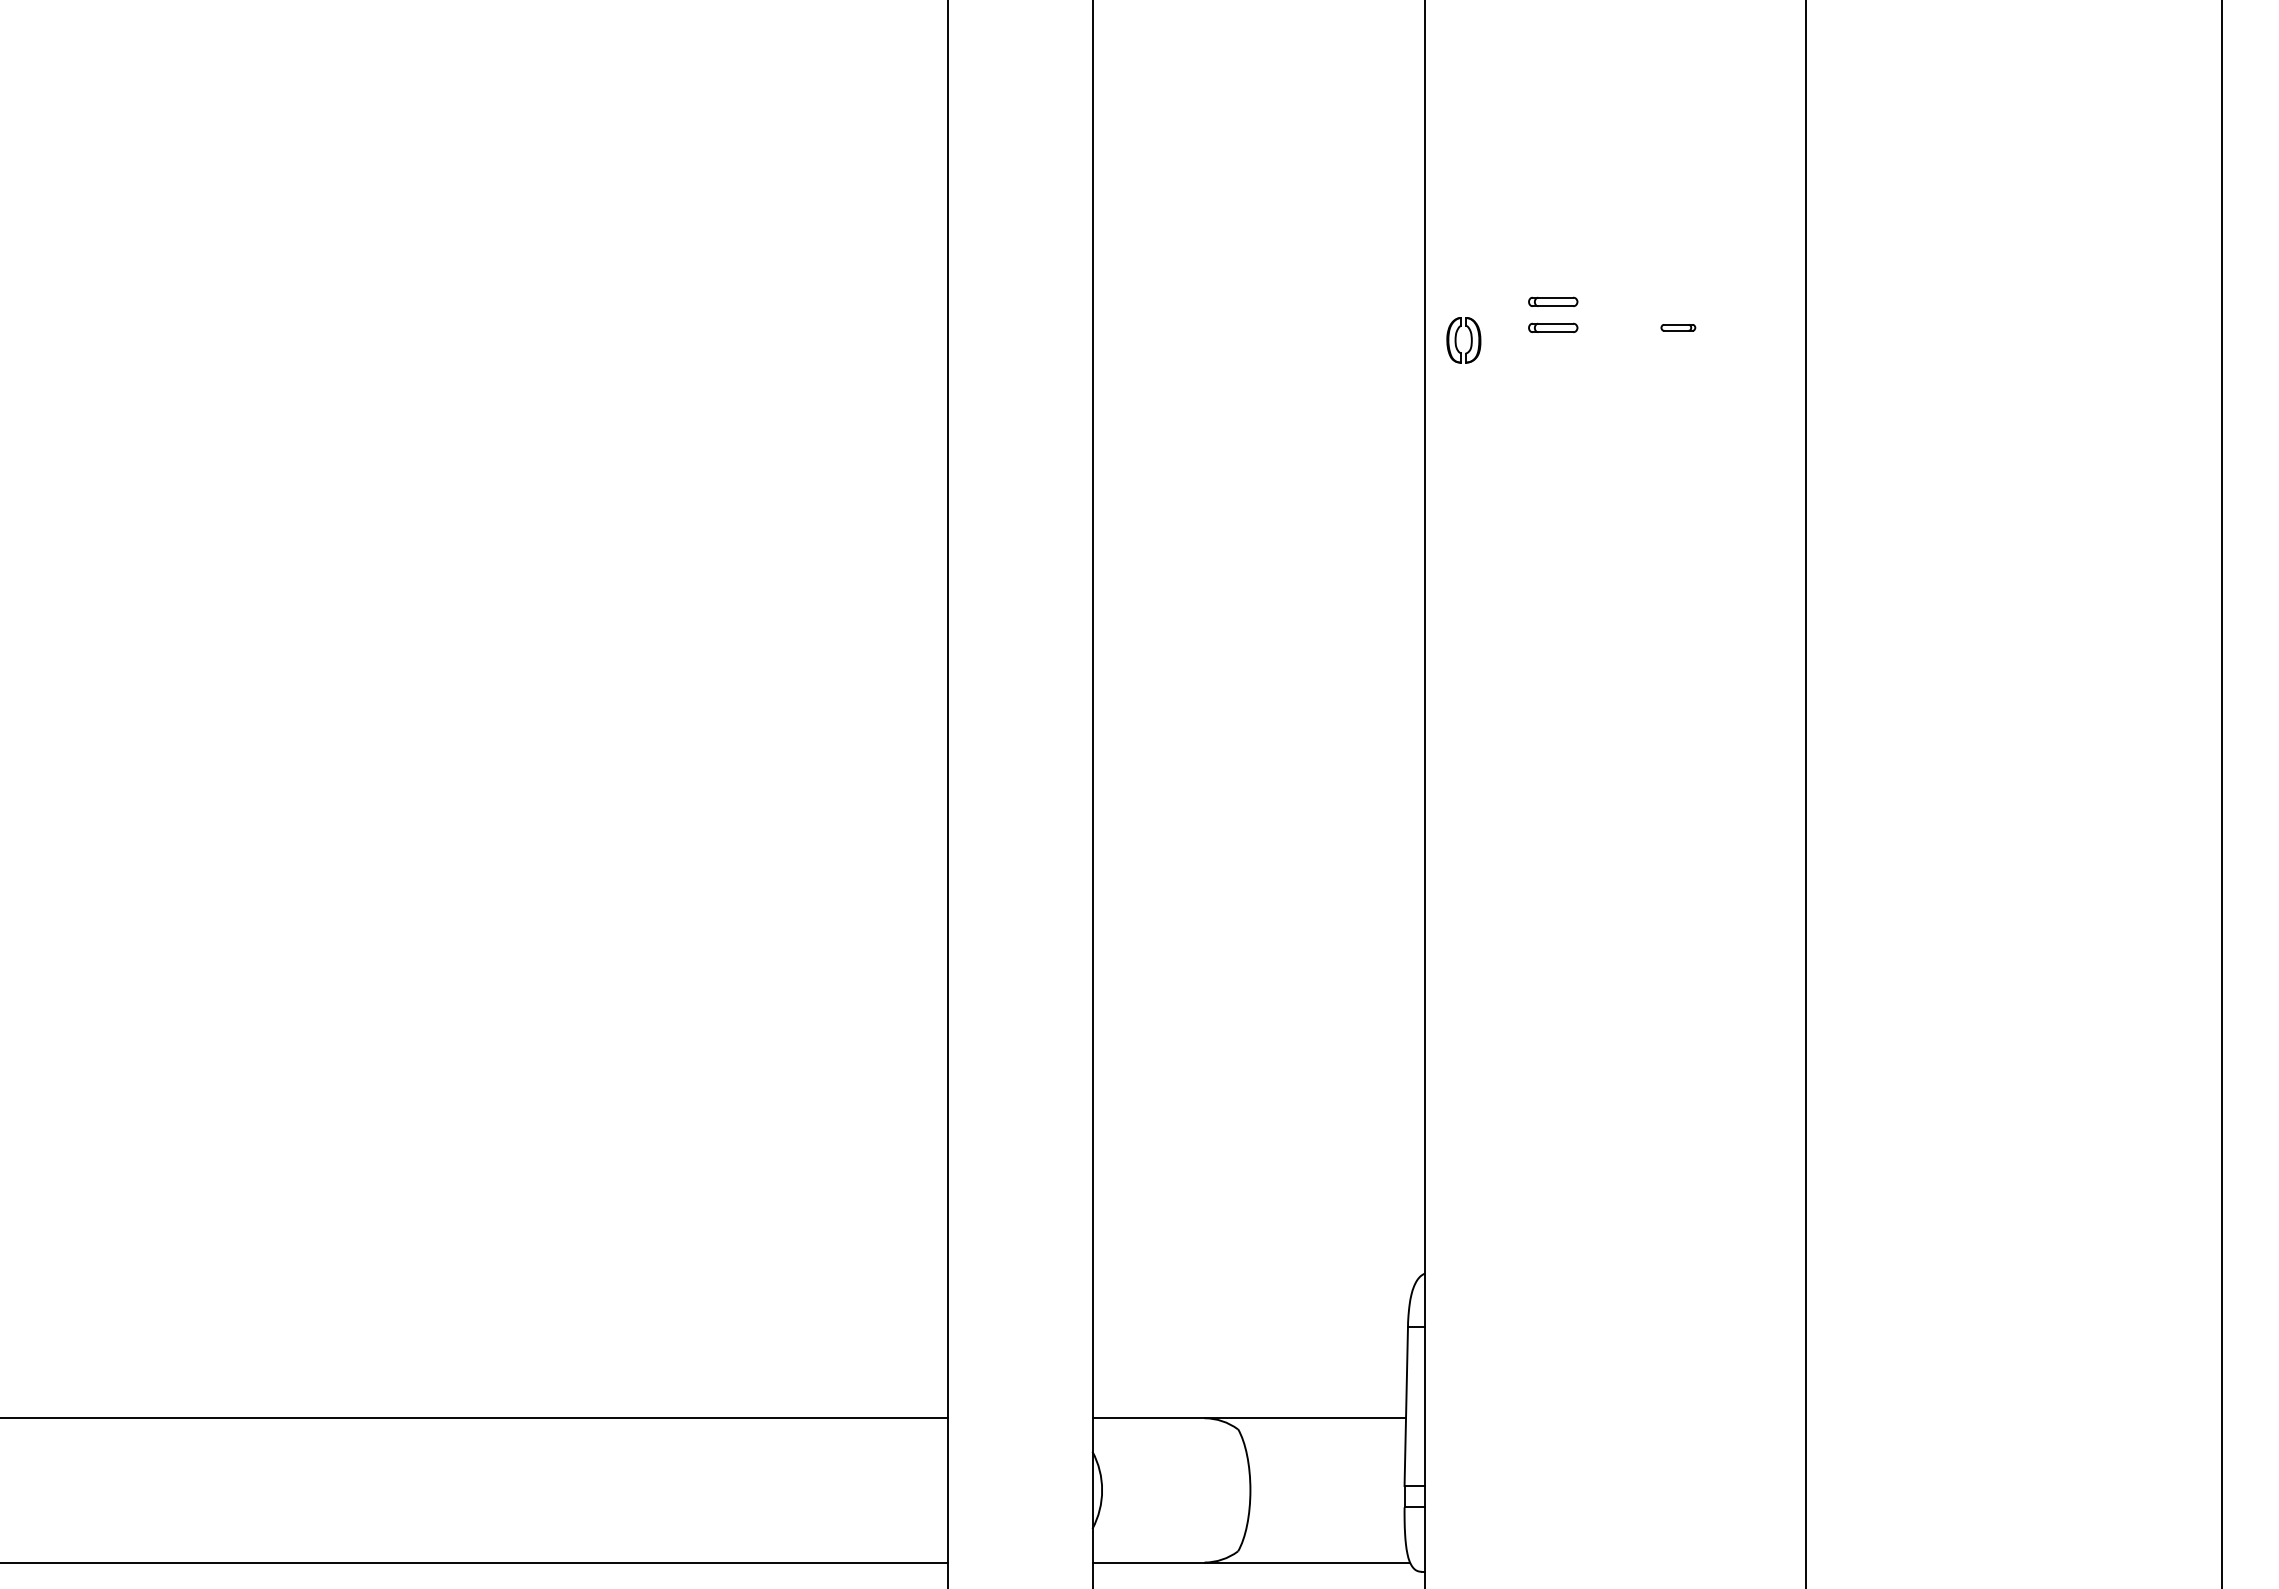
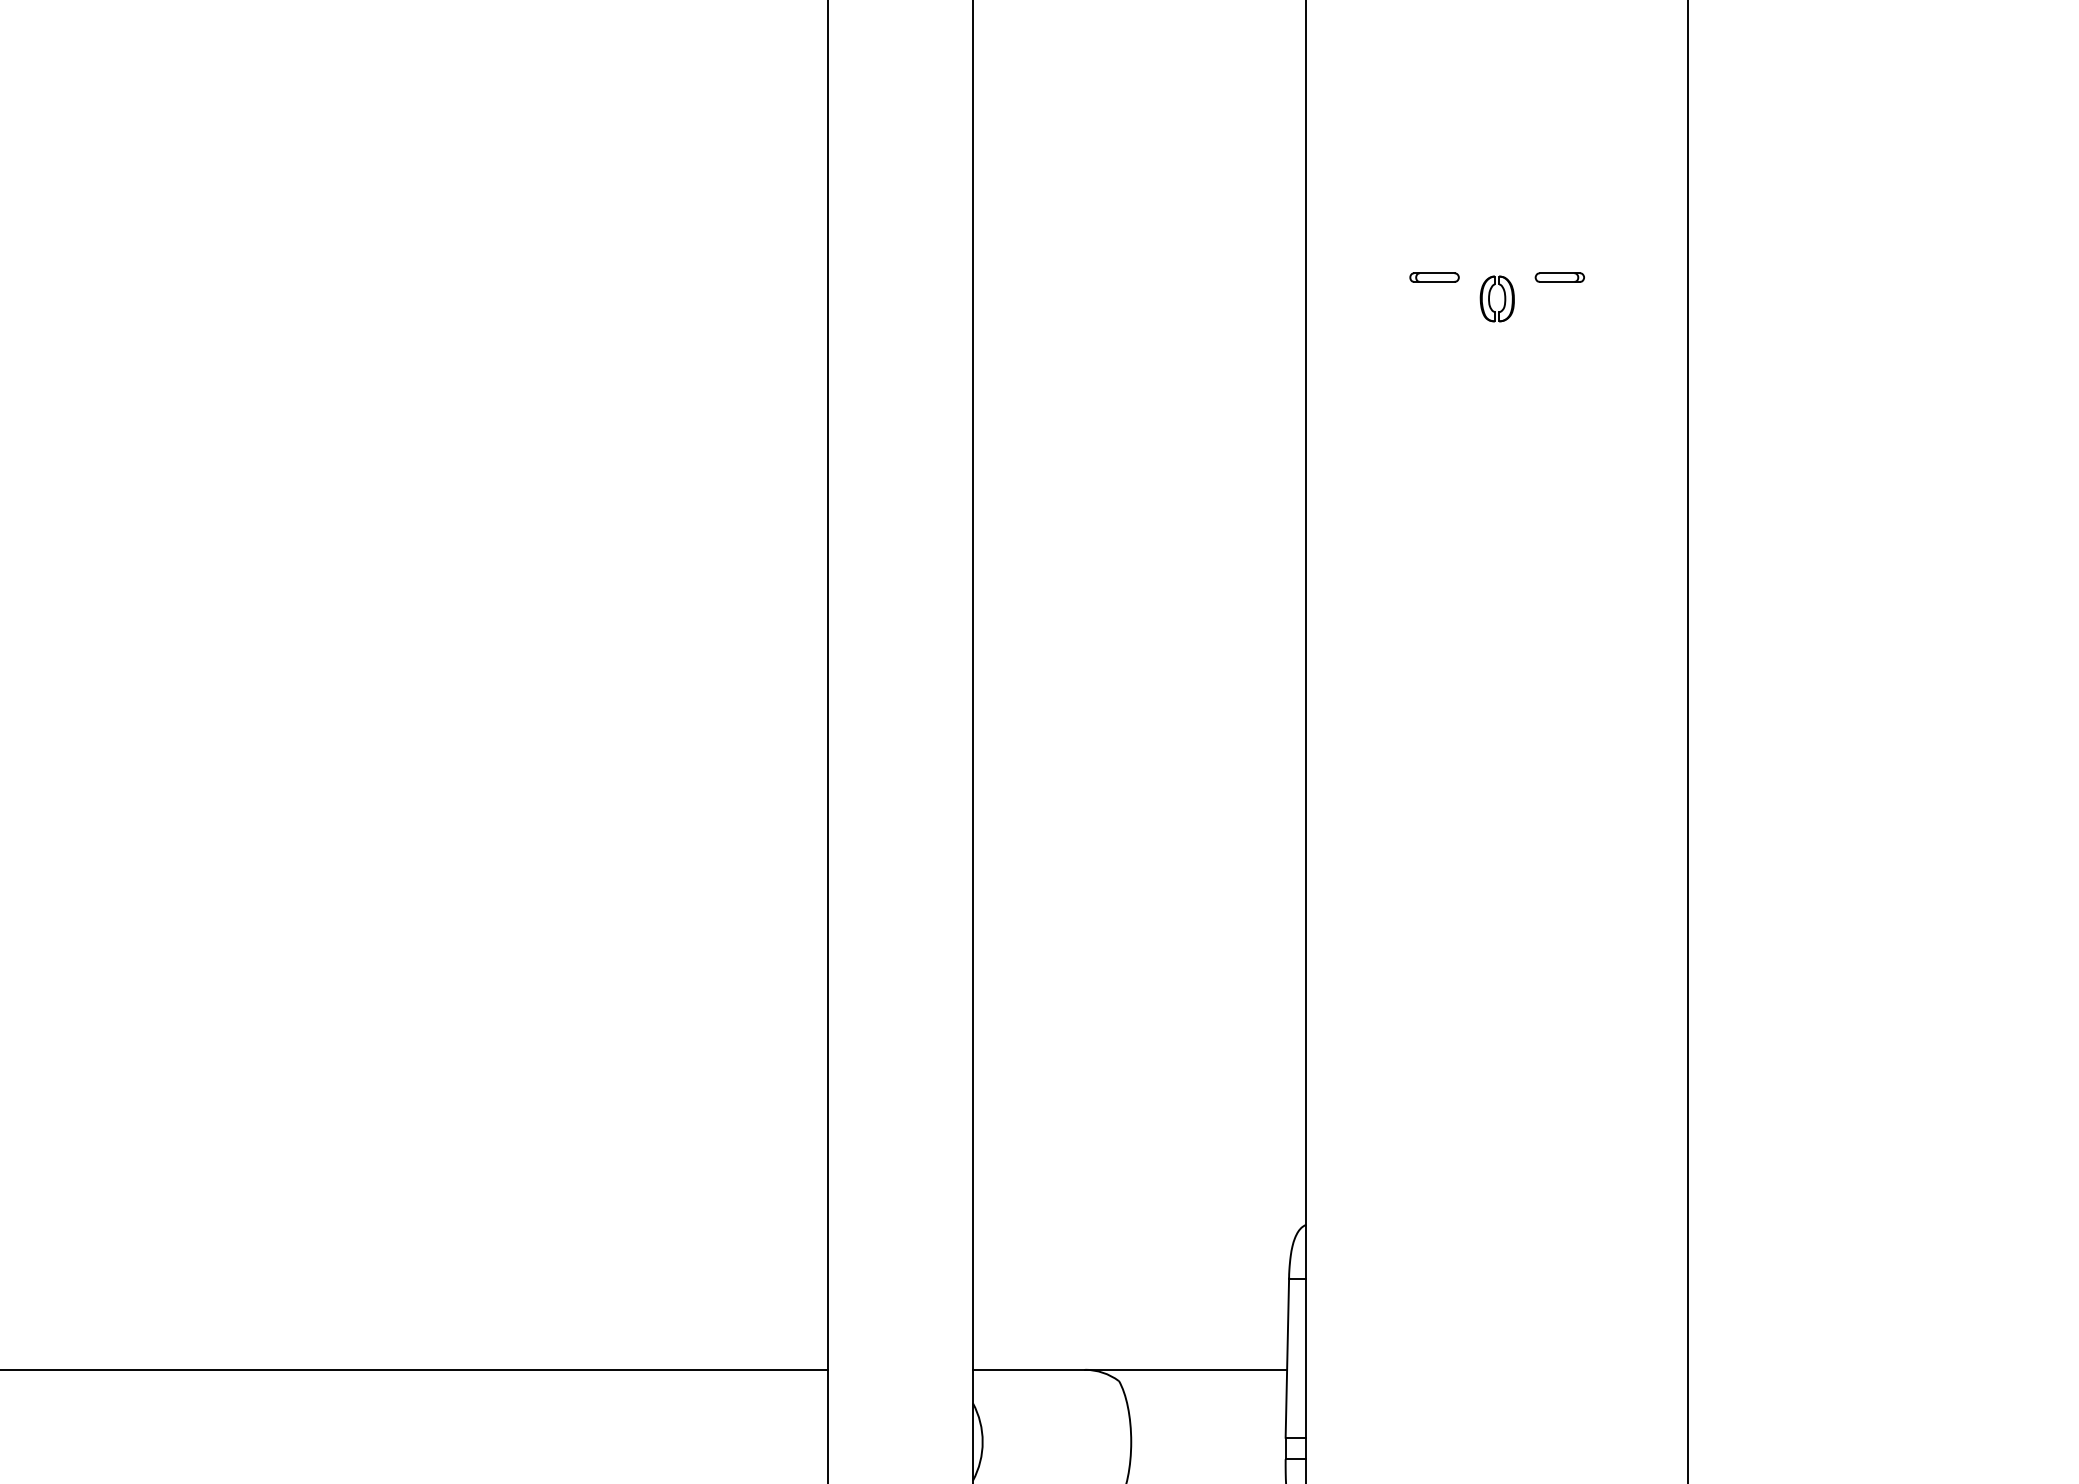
part: (1553, 301) -> (1434, 251), removed
part: (1678, 327) -> (1560, 277), size x1.43
part: (1456, 340) -> (1489, 299), moved

